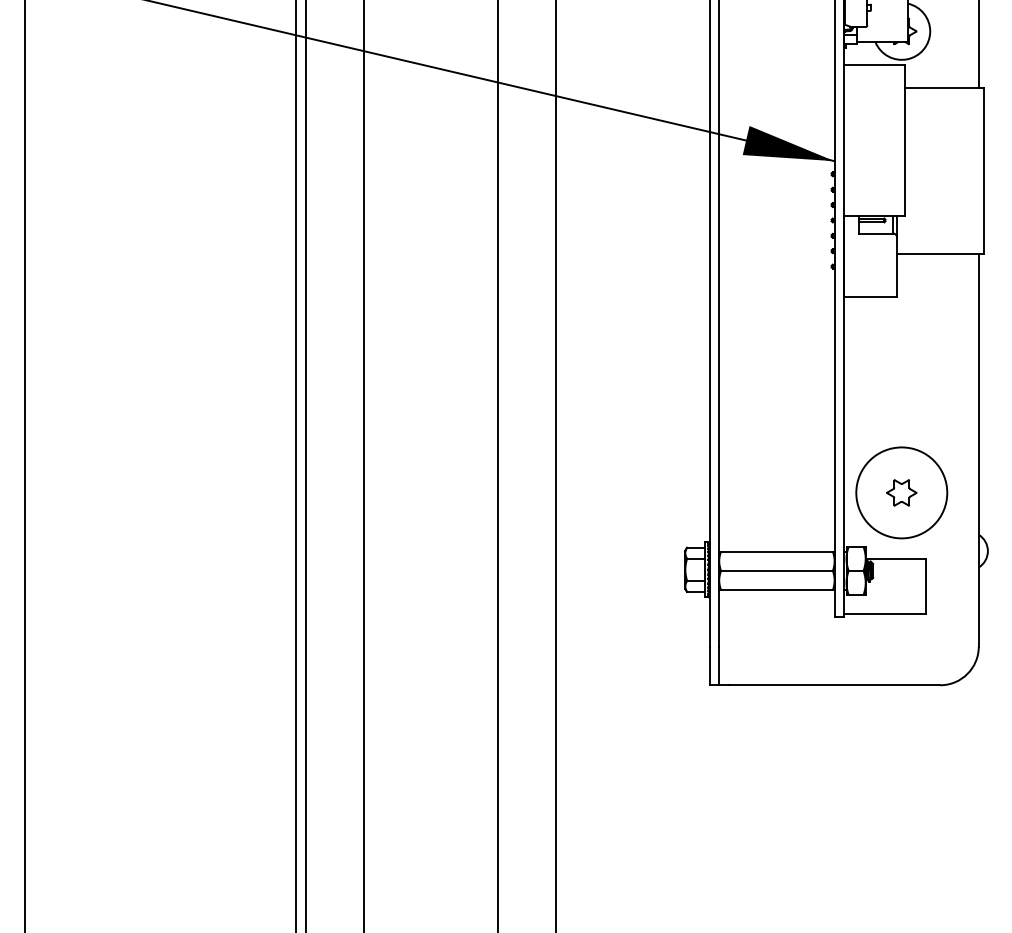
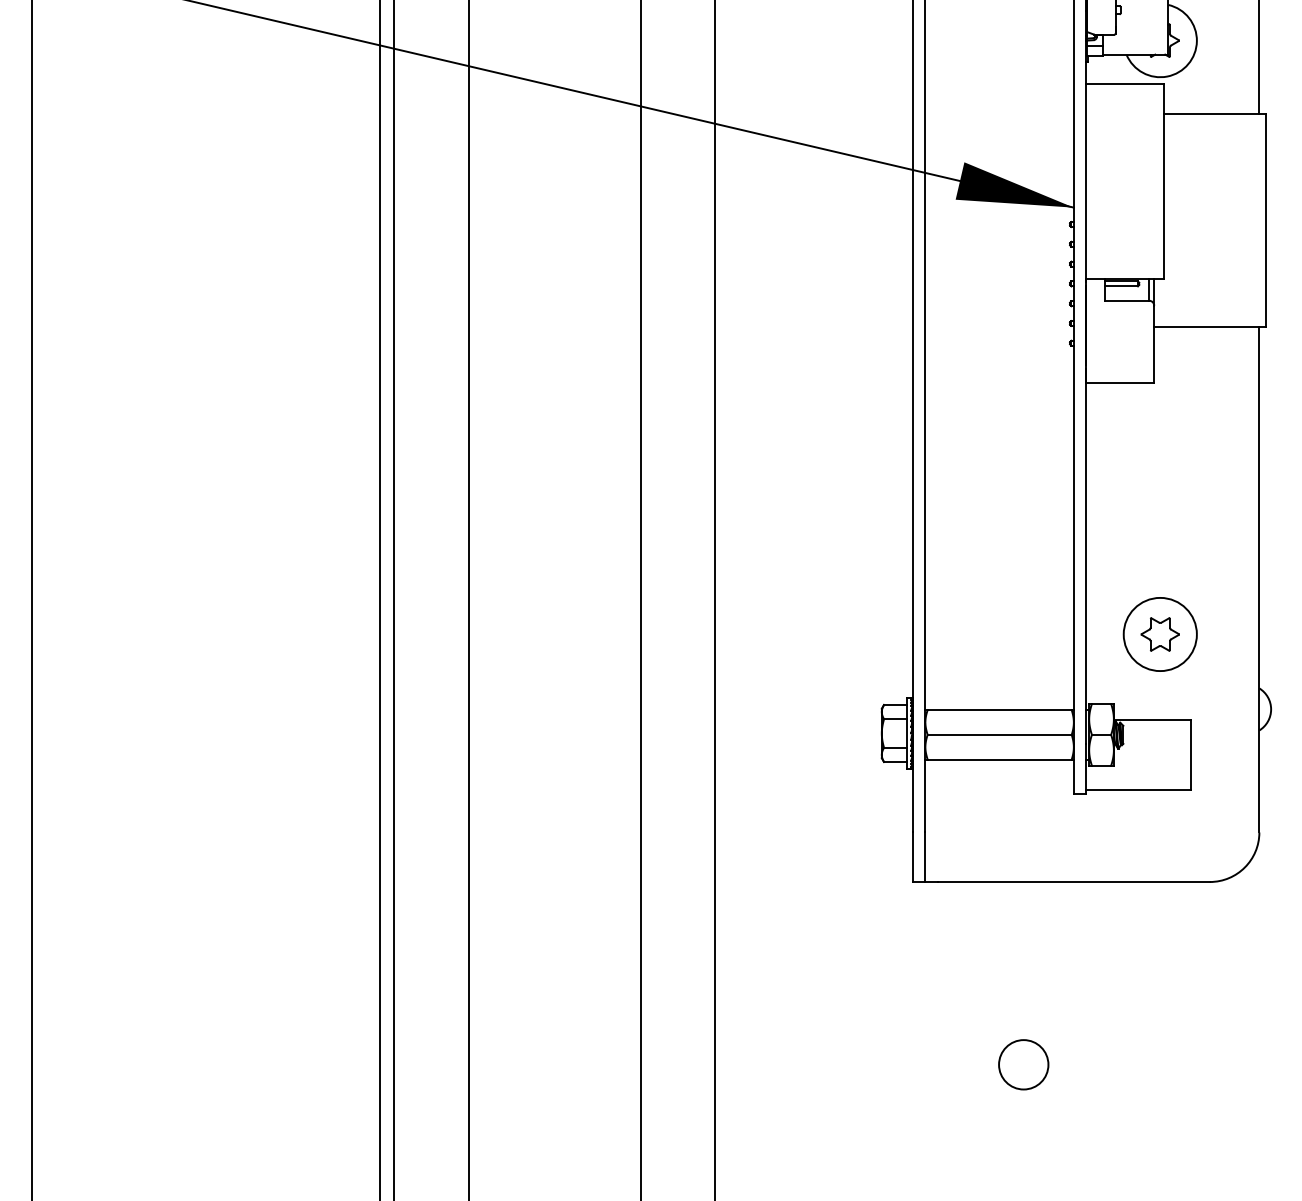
circle: (901, 492) -> (1159, 634), size x0.62
circle: (795, 827) -> (1023, 1064), added

